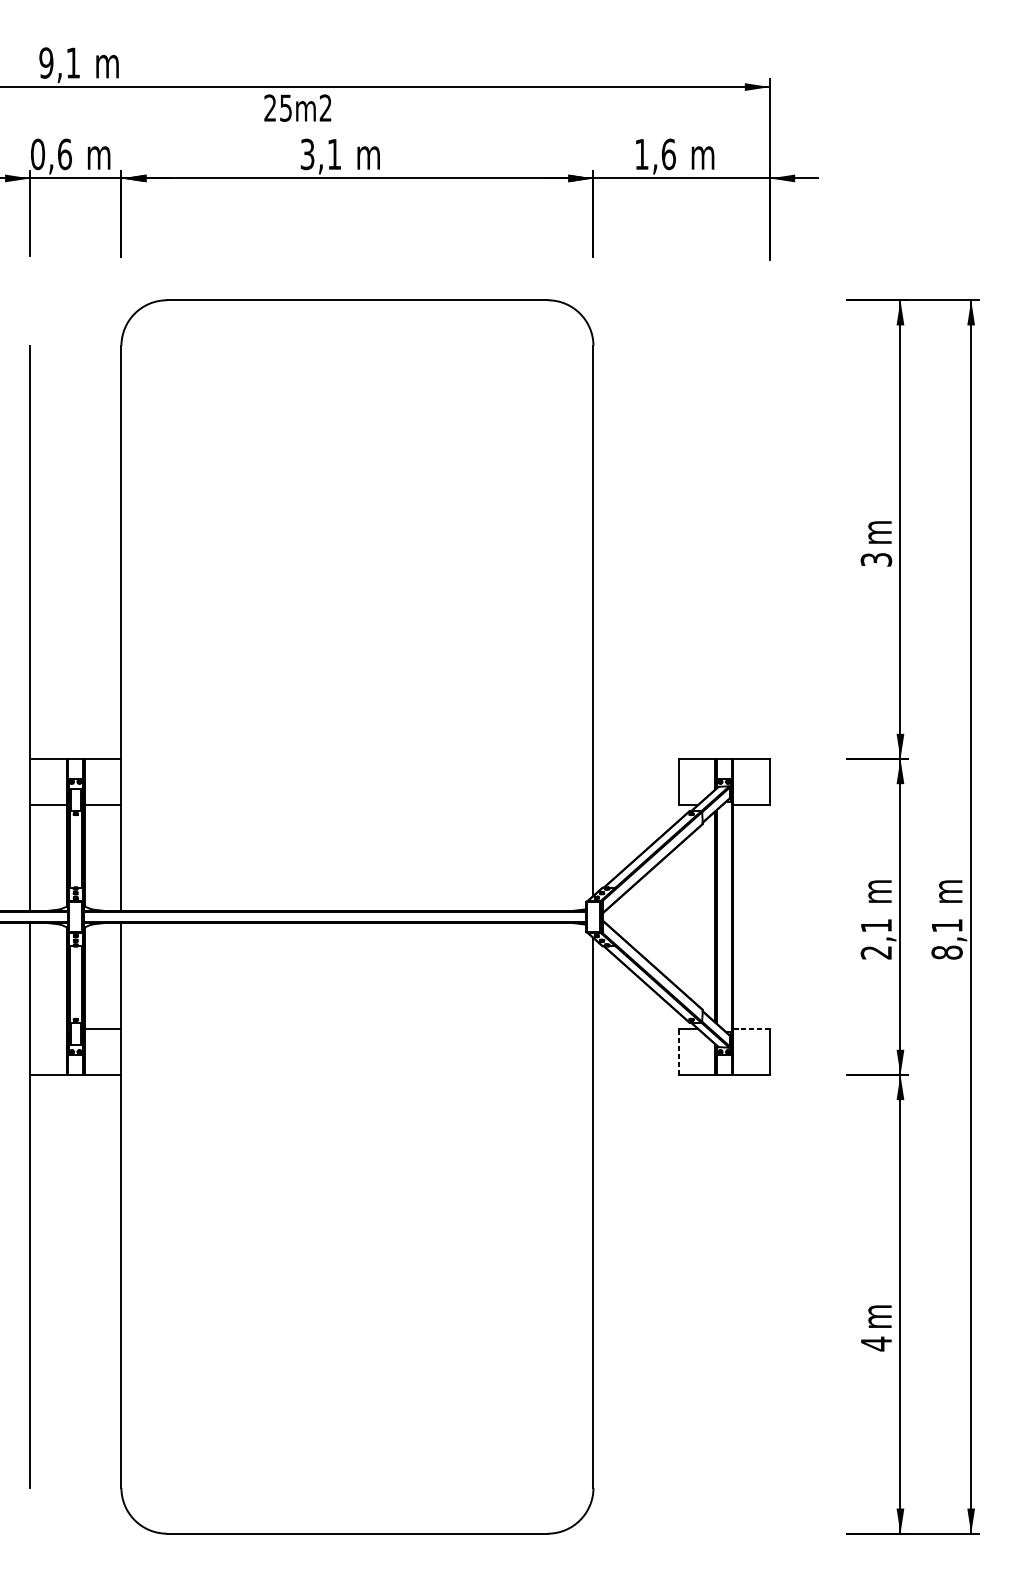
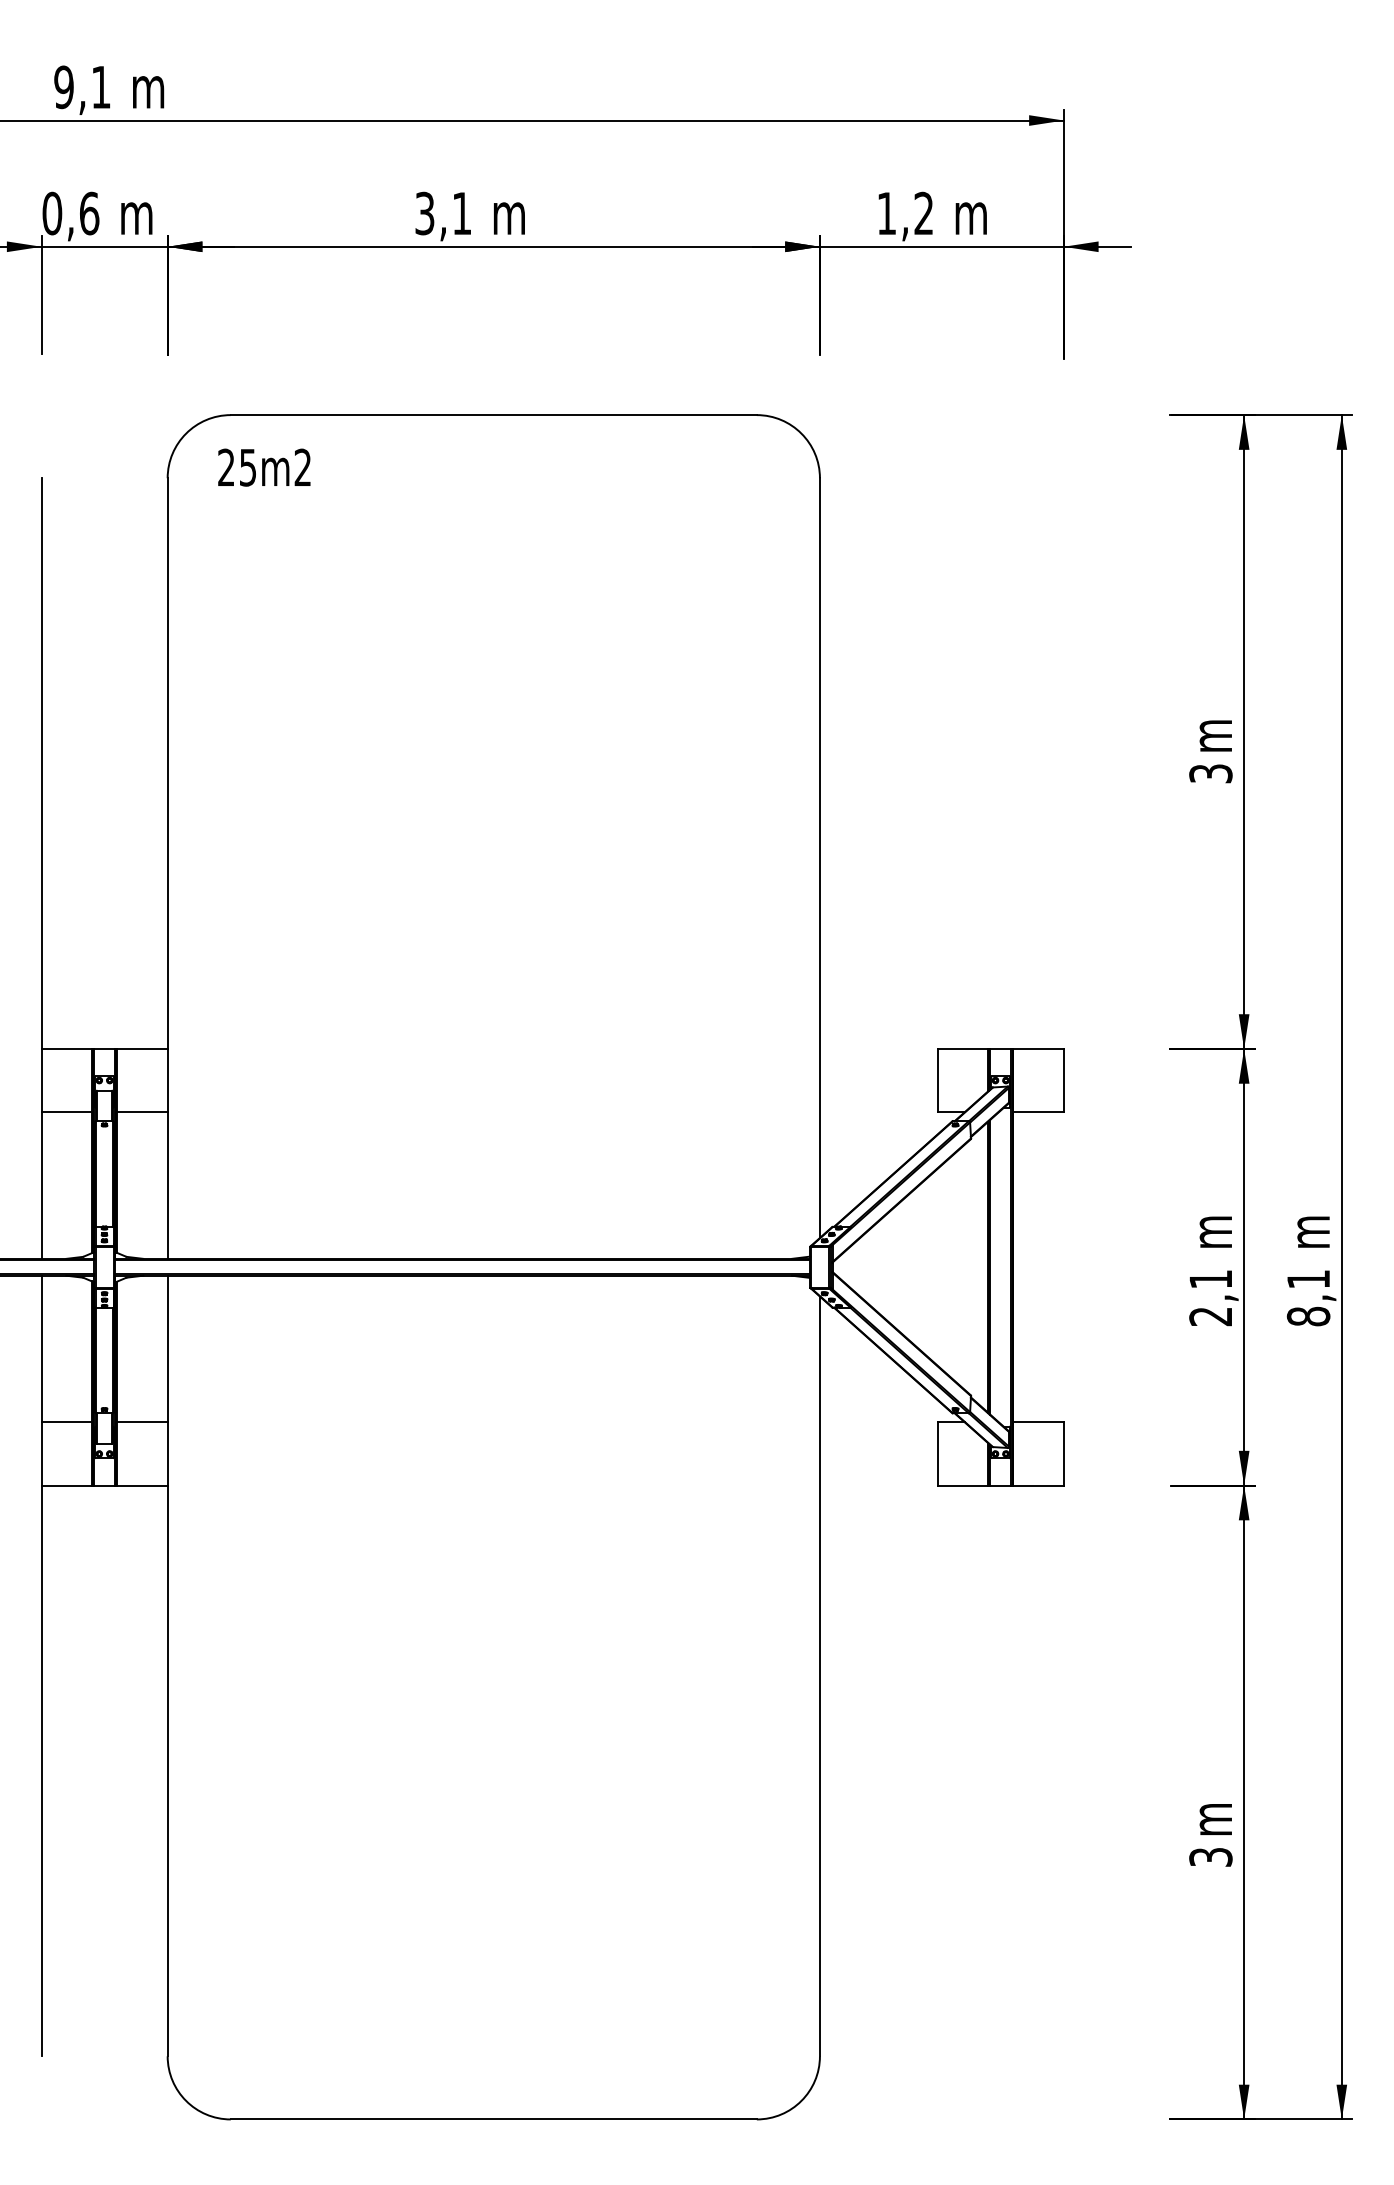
text: (297, 108) -> (264, 467), moved
text: (668, 154) -> (923, 213), 1,6 -> 1,2
line: (48, 1029) -> (66, 1422), added
line: (752, 1029) -> (1039, 1422), dashed -> solid
line: (678, 1052) -> (937, 1454), dashed -> solid
text: (876, 1344) -> (1210, 1857), 4 -> 3

